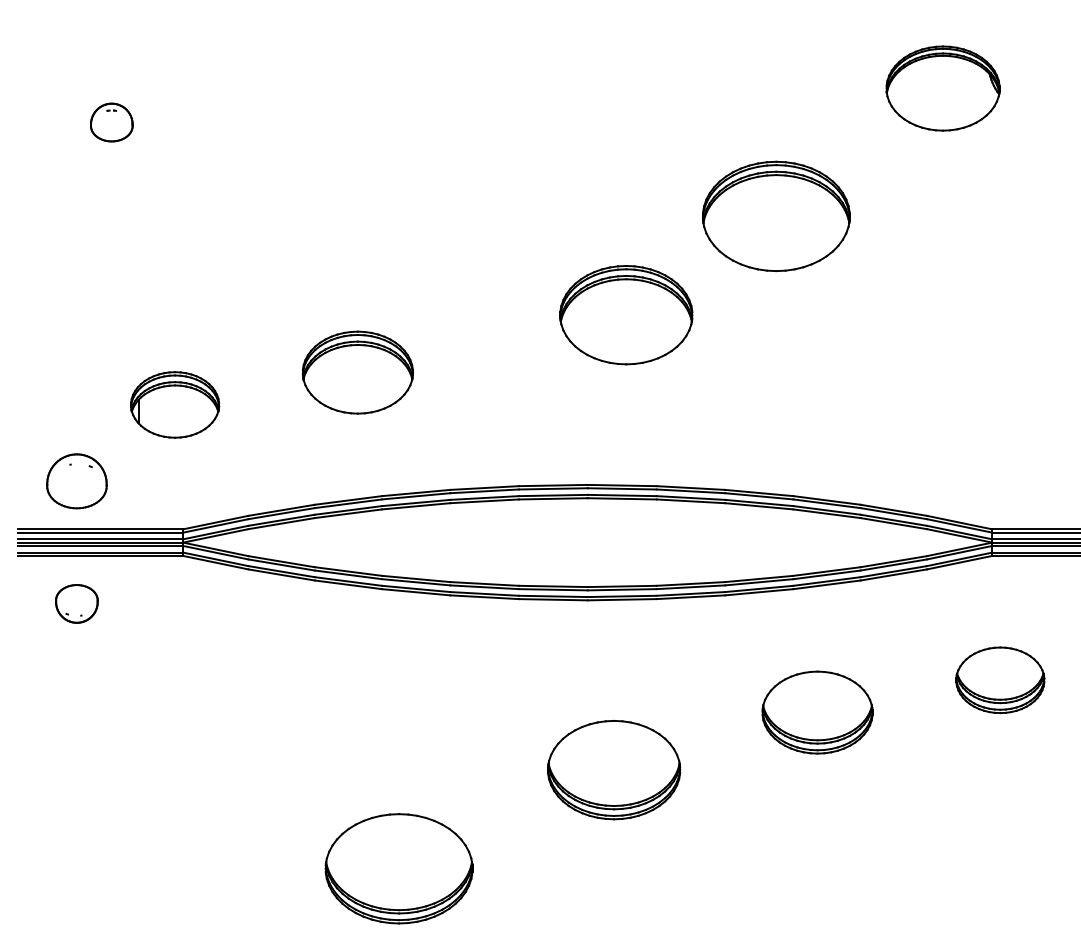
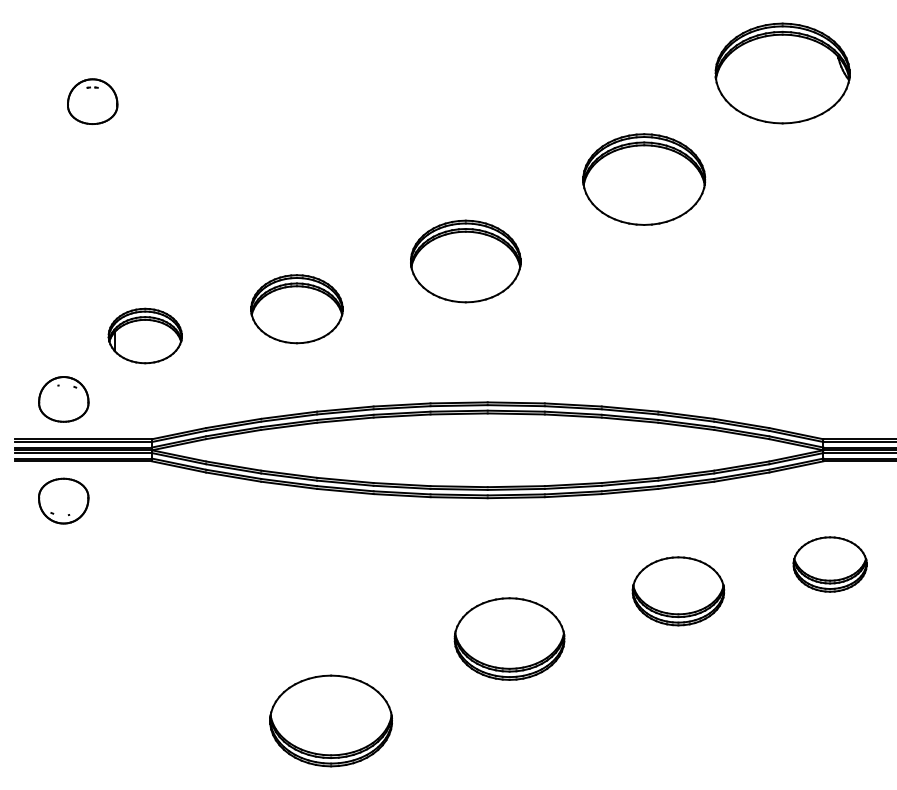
part: (942, 88) -> (782, 73), size x1.43
part: (111, 122) -> (92, 101), size x1.43
part: (626, 315) -> (465, 261), moved
part: (76, 603) -> (63, 500), size x1.43

